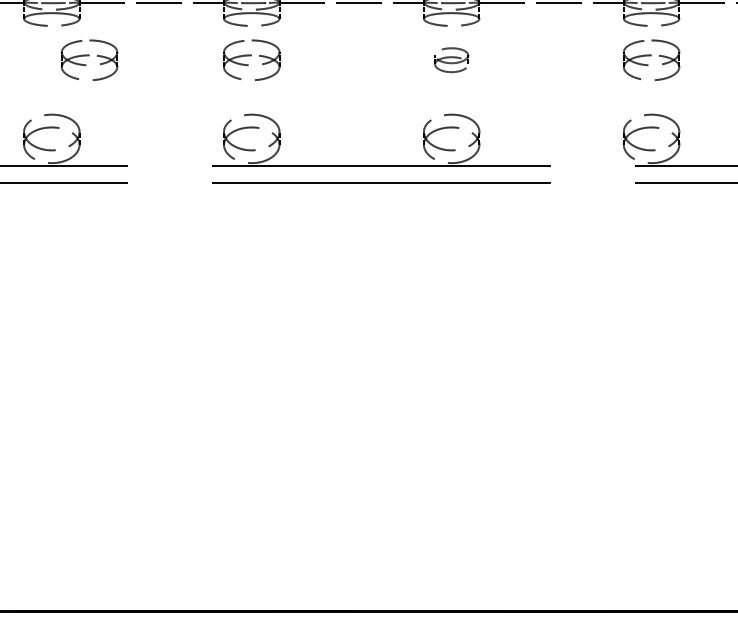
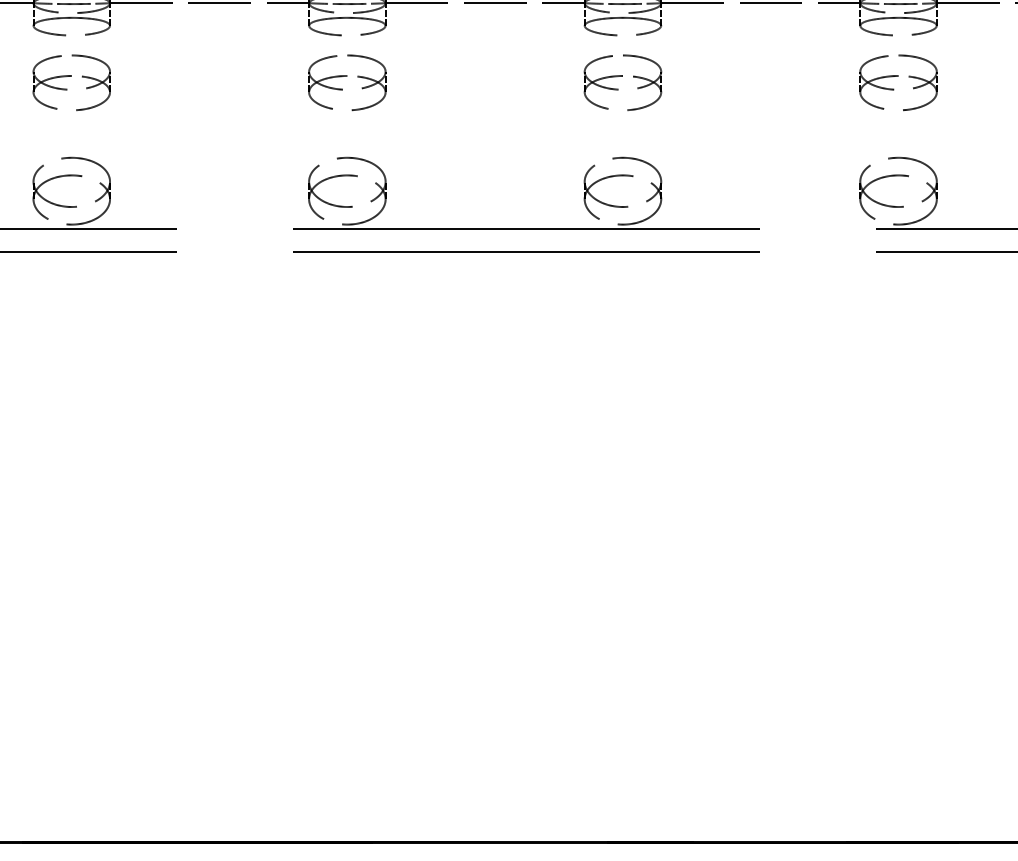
part: (89, 60) -> (71, 82), moved
part: (451, 60) -> (622, 82), size x1.67

